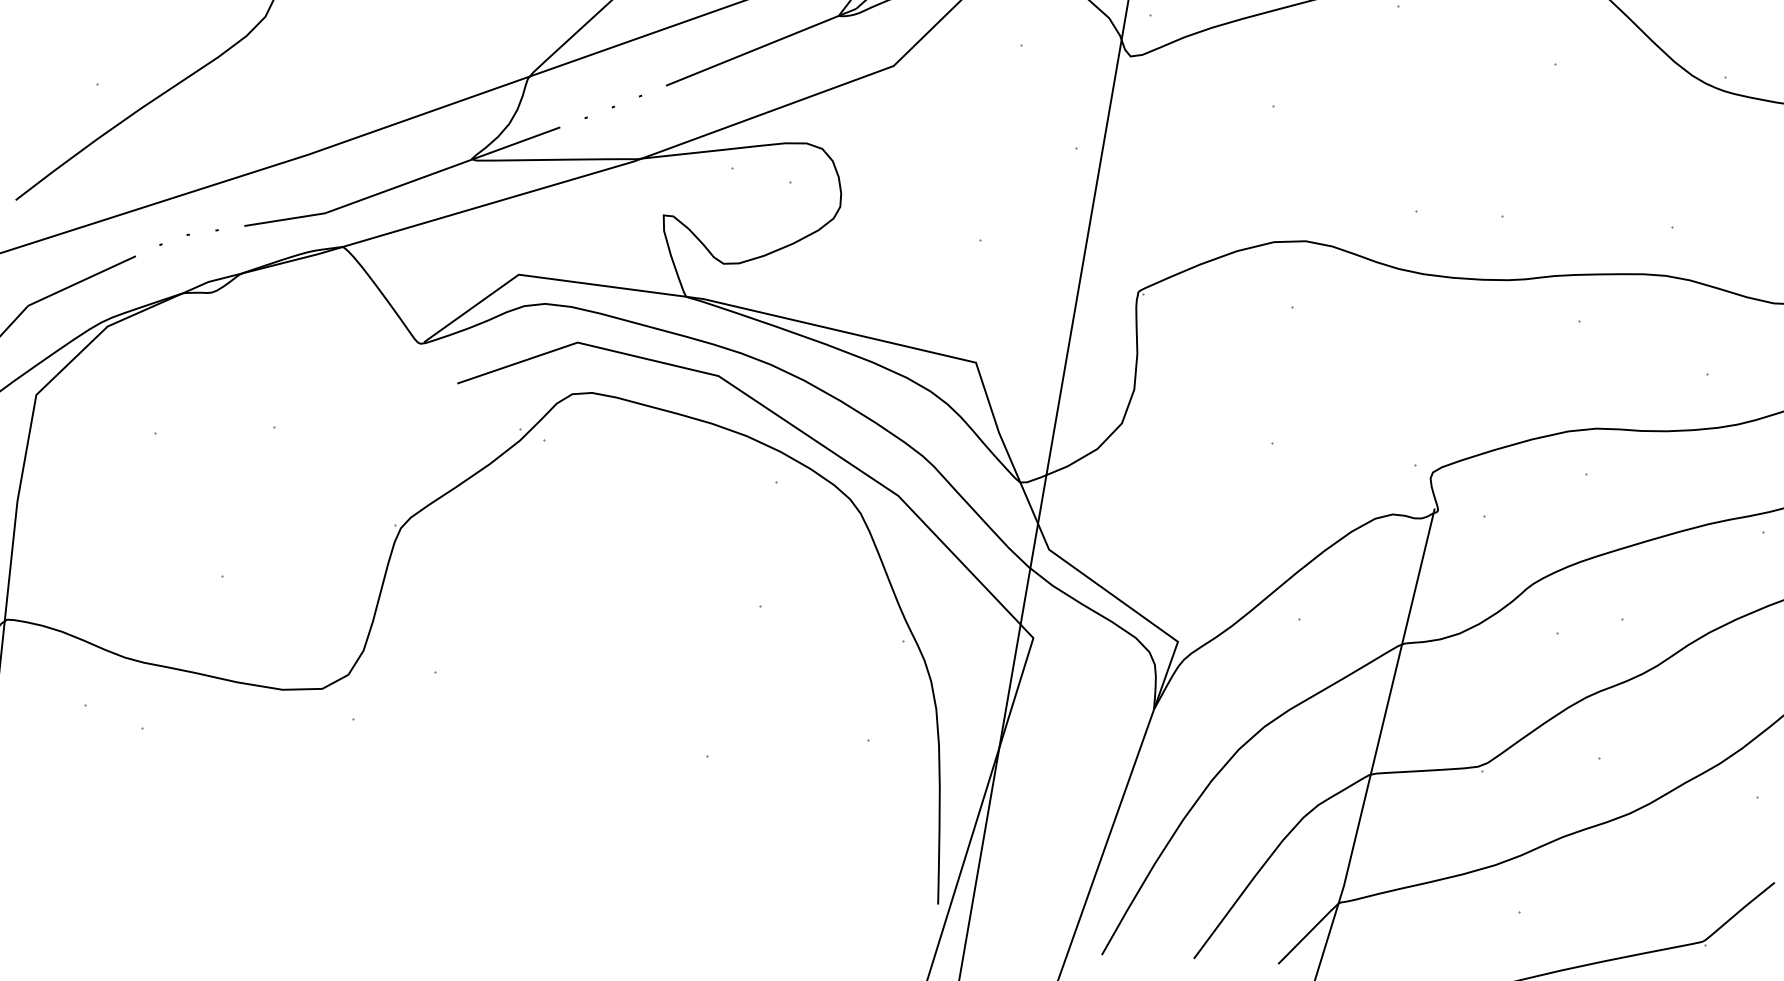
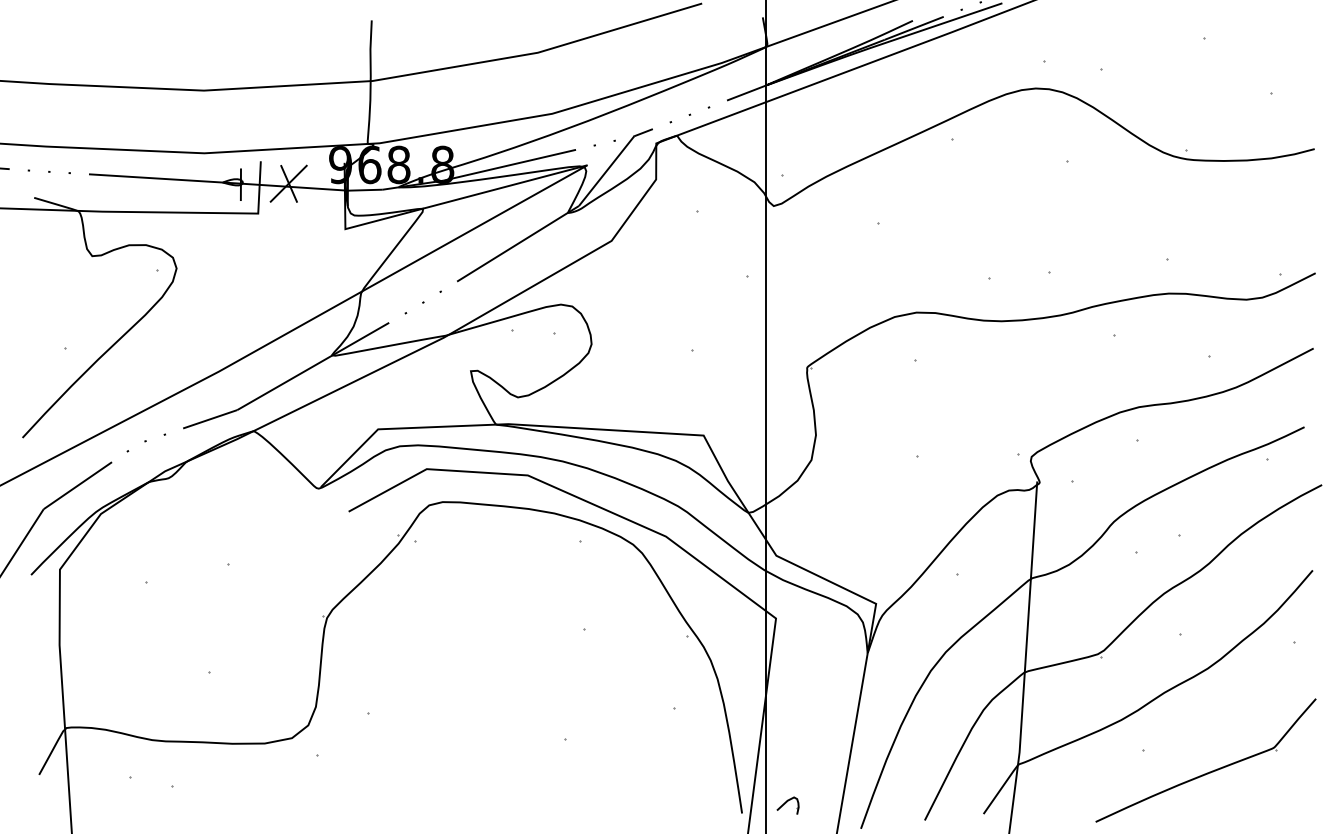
part: (1004, 904) -> (787, 805), added

